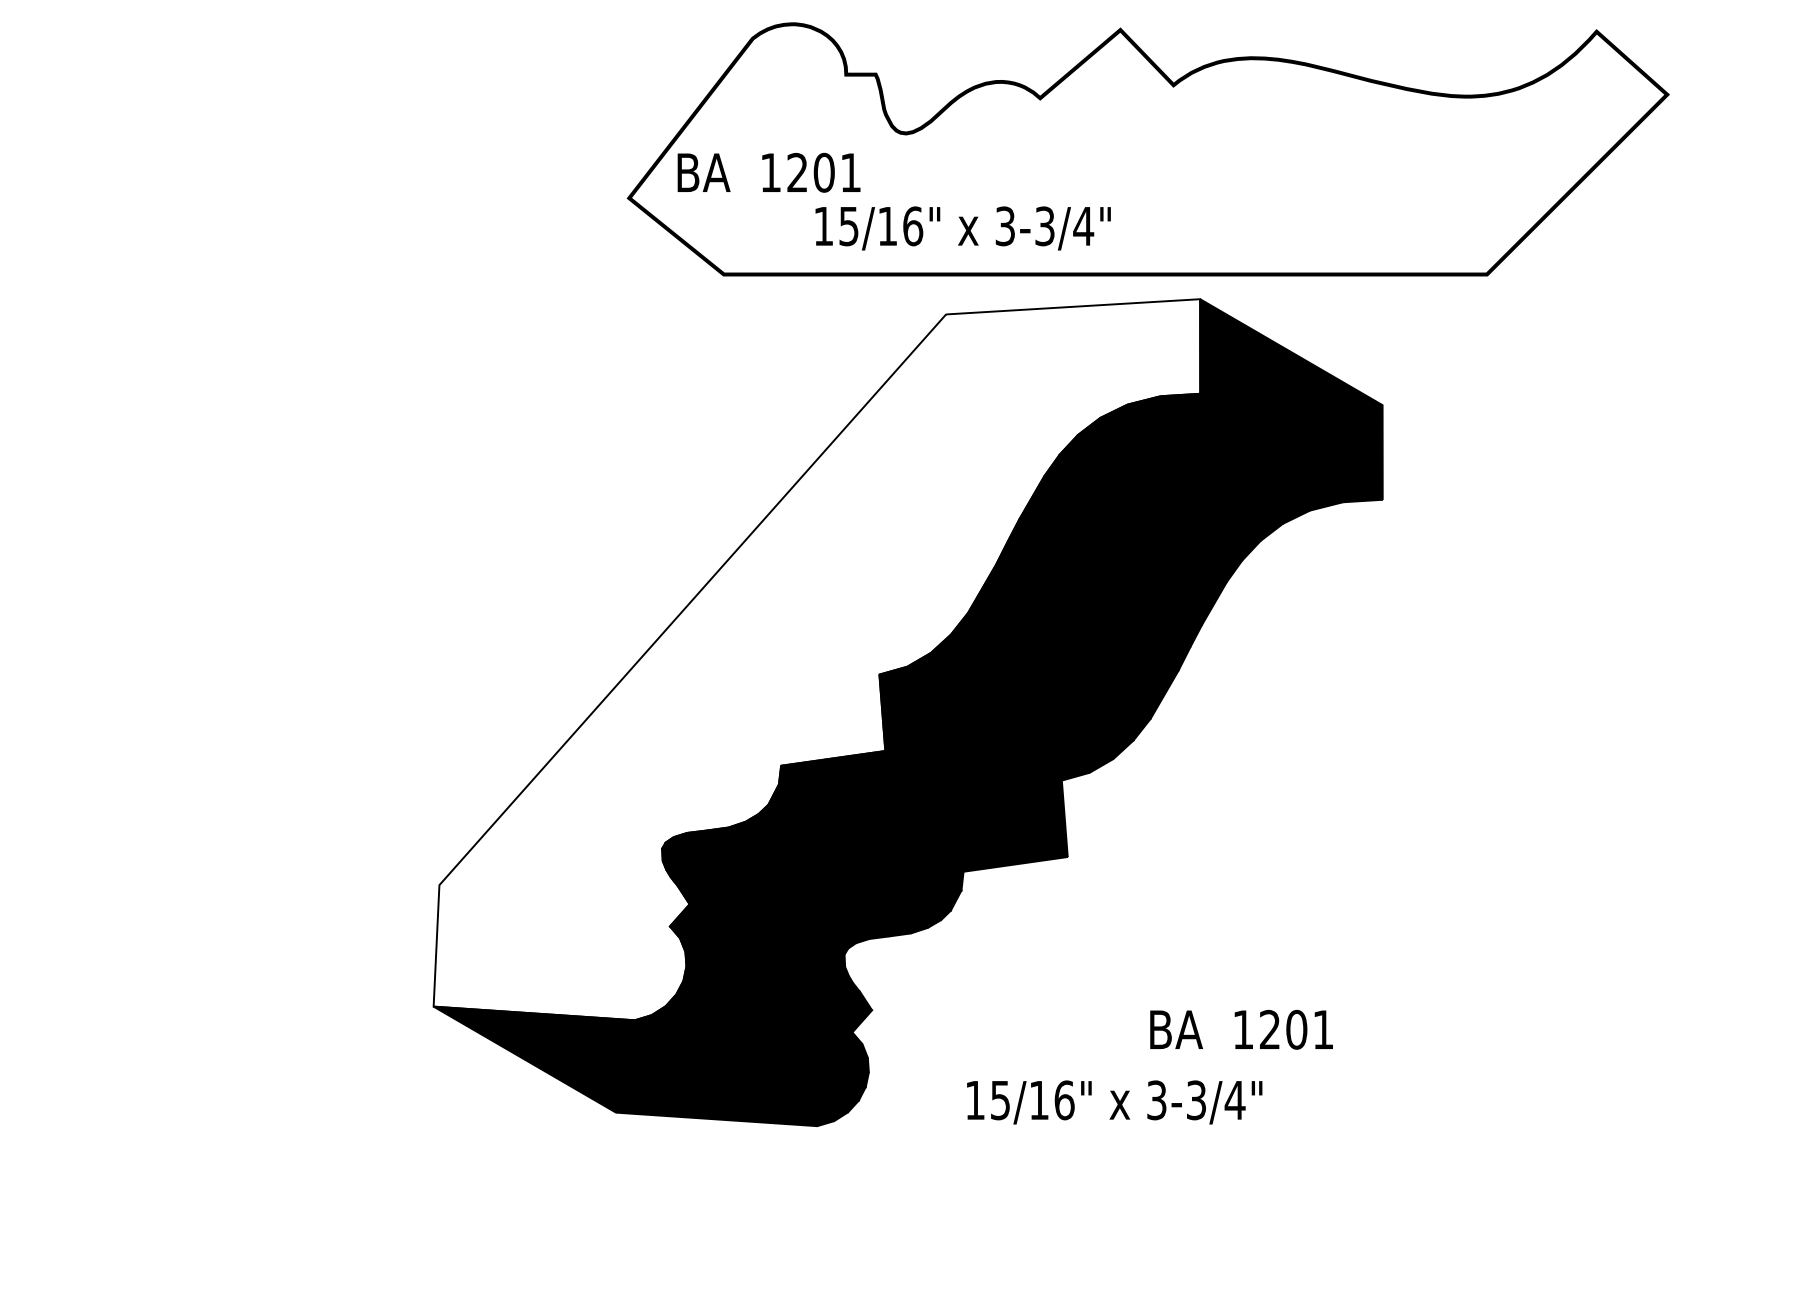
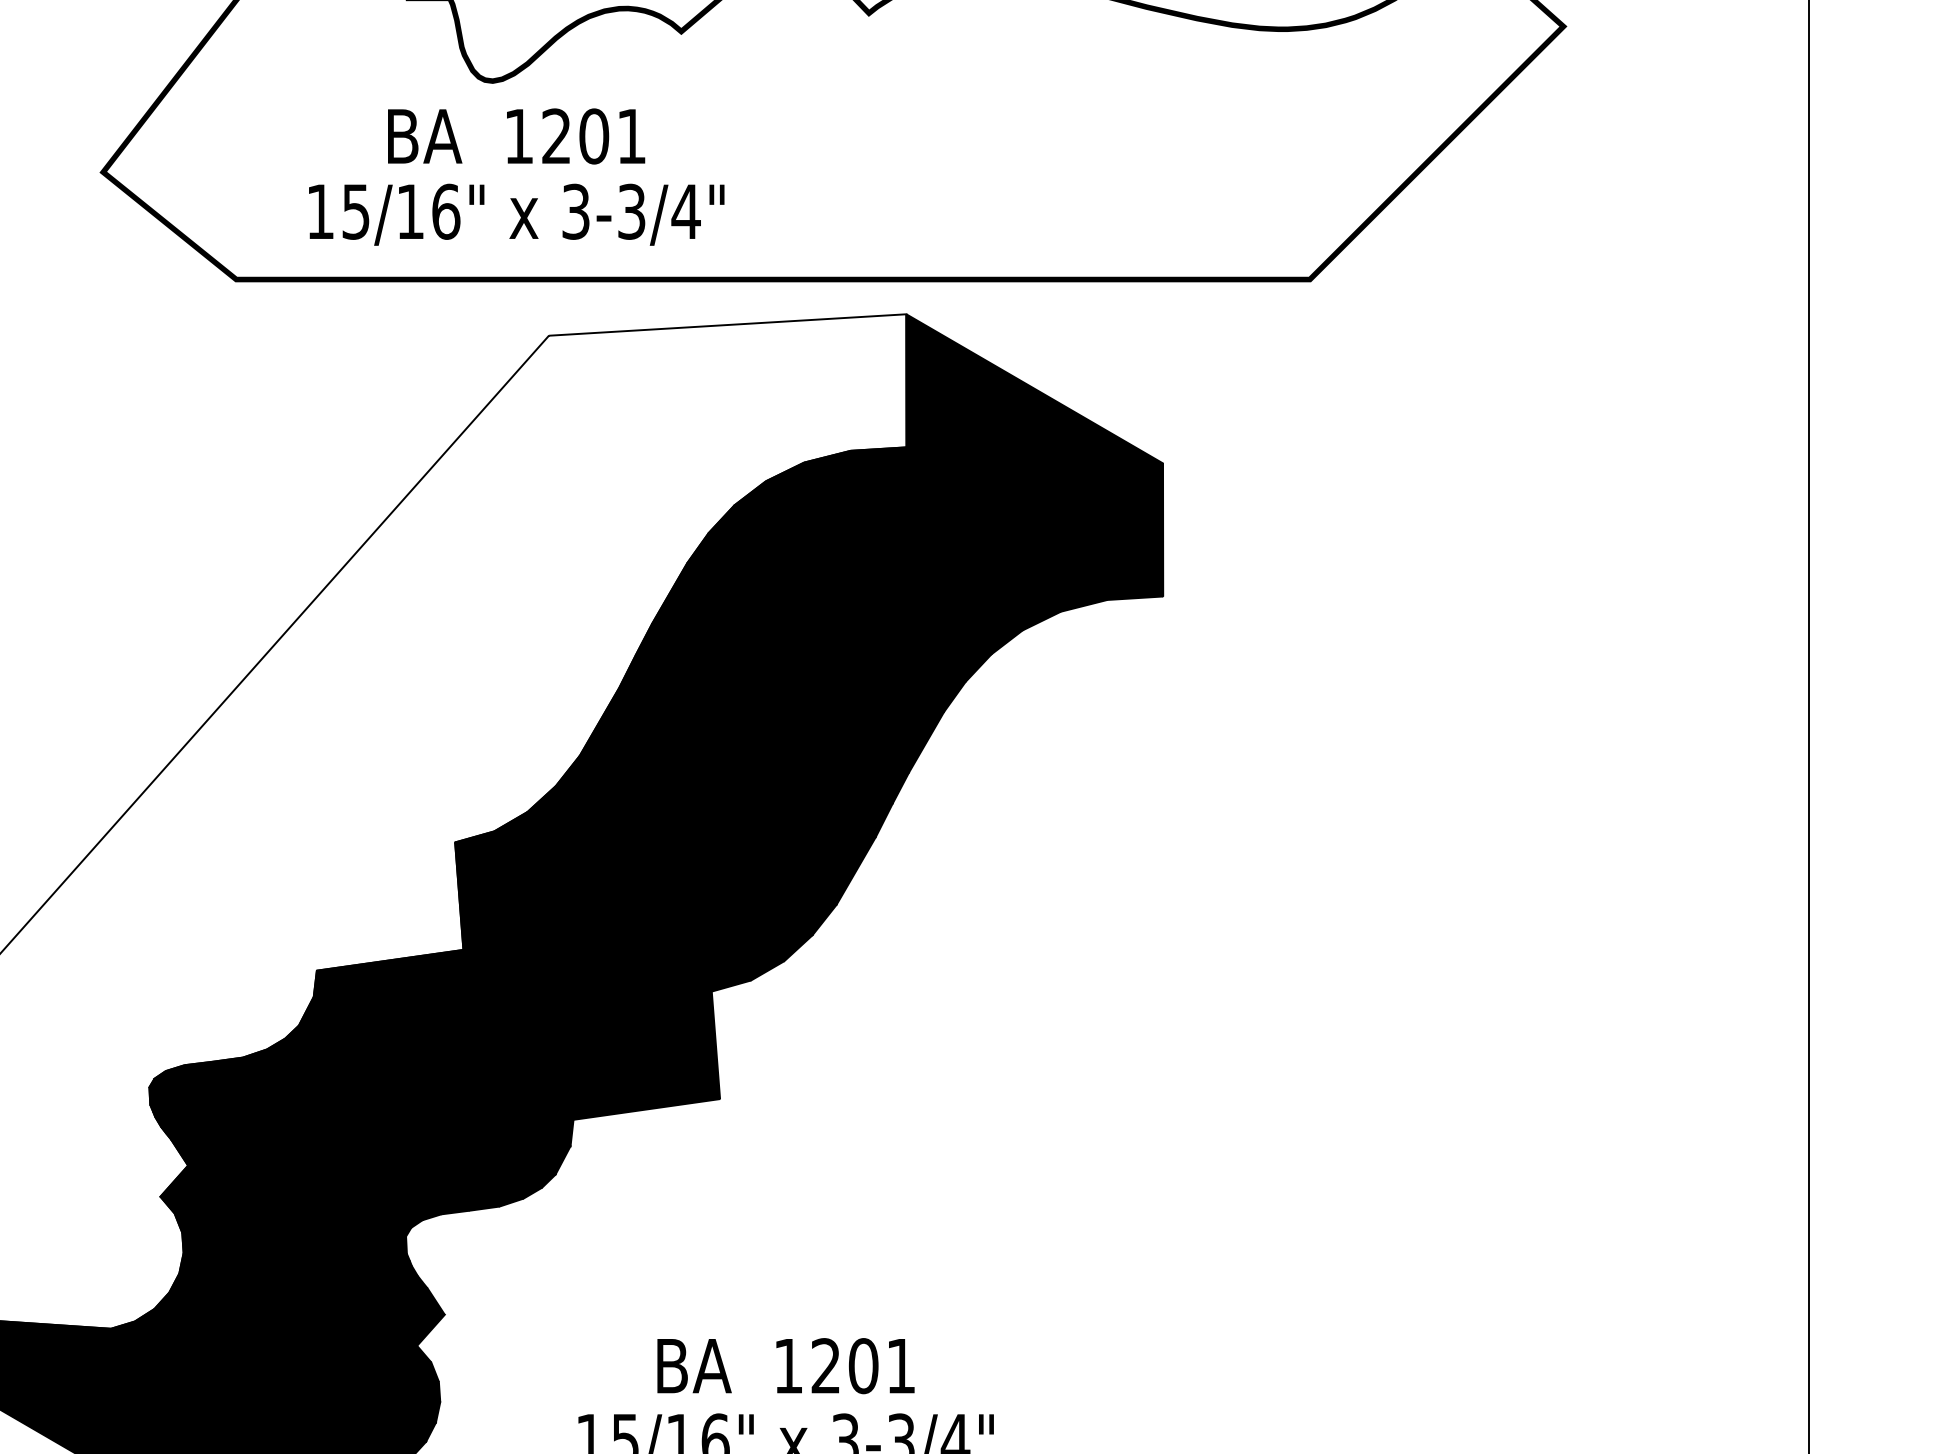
text: (768, 172) -> (515, 136), moved
text: (962, 228) -> (515, 214), moved
text: (1241, 1029) -> (785, 1365), moved

